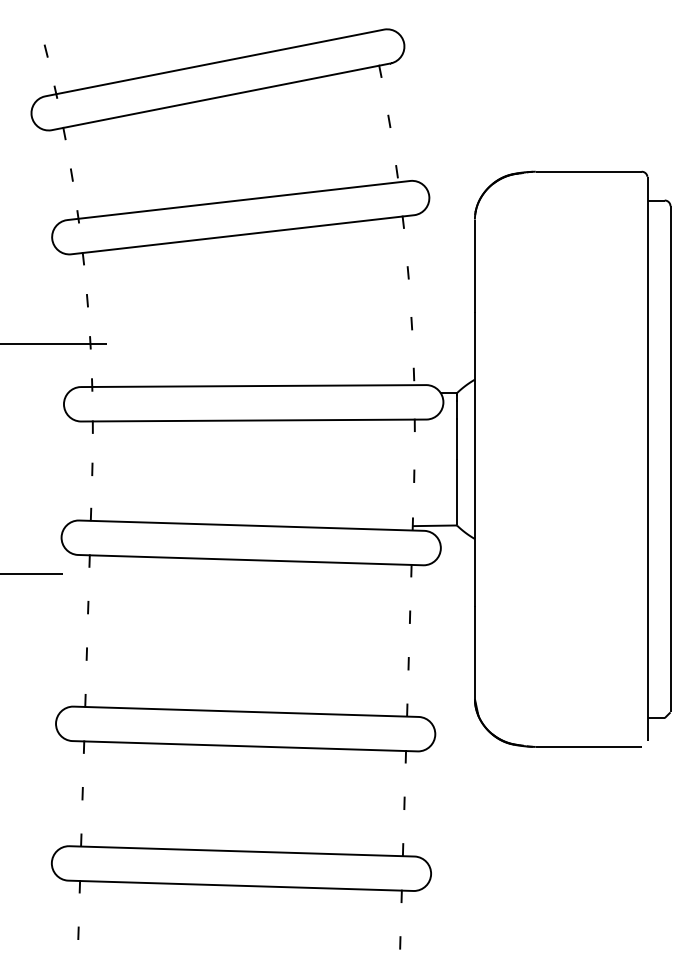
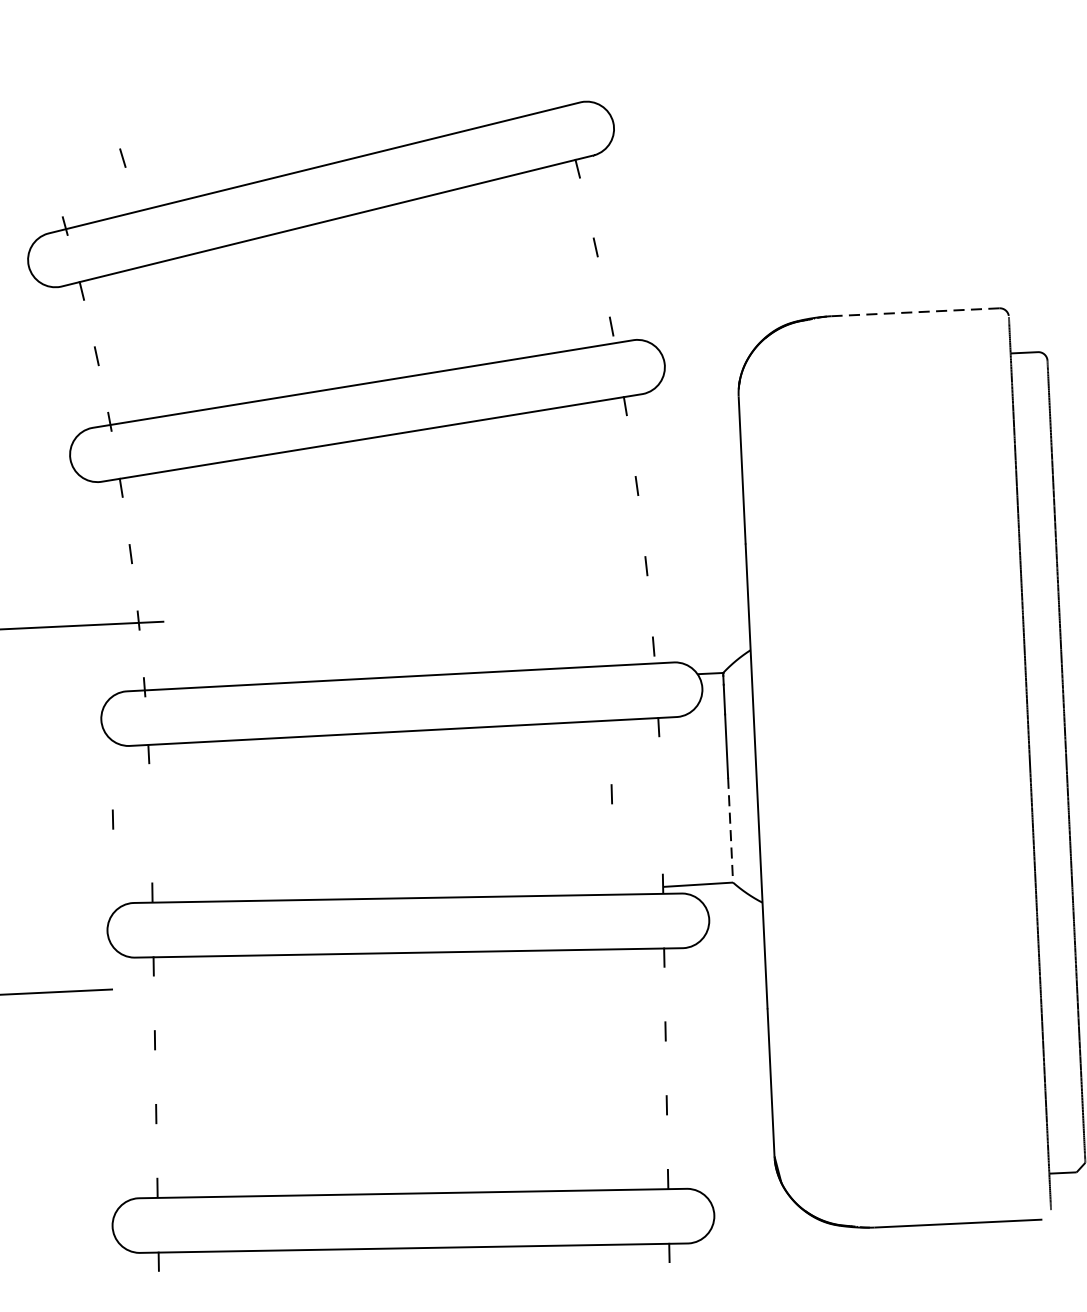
line: (45, 50) -> (121, 157), moved
line: (588, 171) -> (915, 311), solid -> dashed
line: (92, 468) -> (113, 818), moved
line: (414, 475) -> (612, 793), moved
line: (456, 492) -> (729, 830), solid -> dashed

